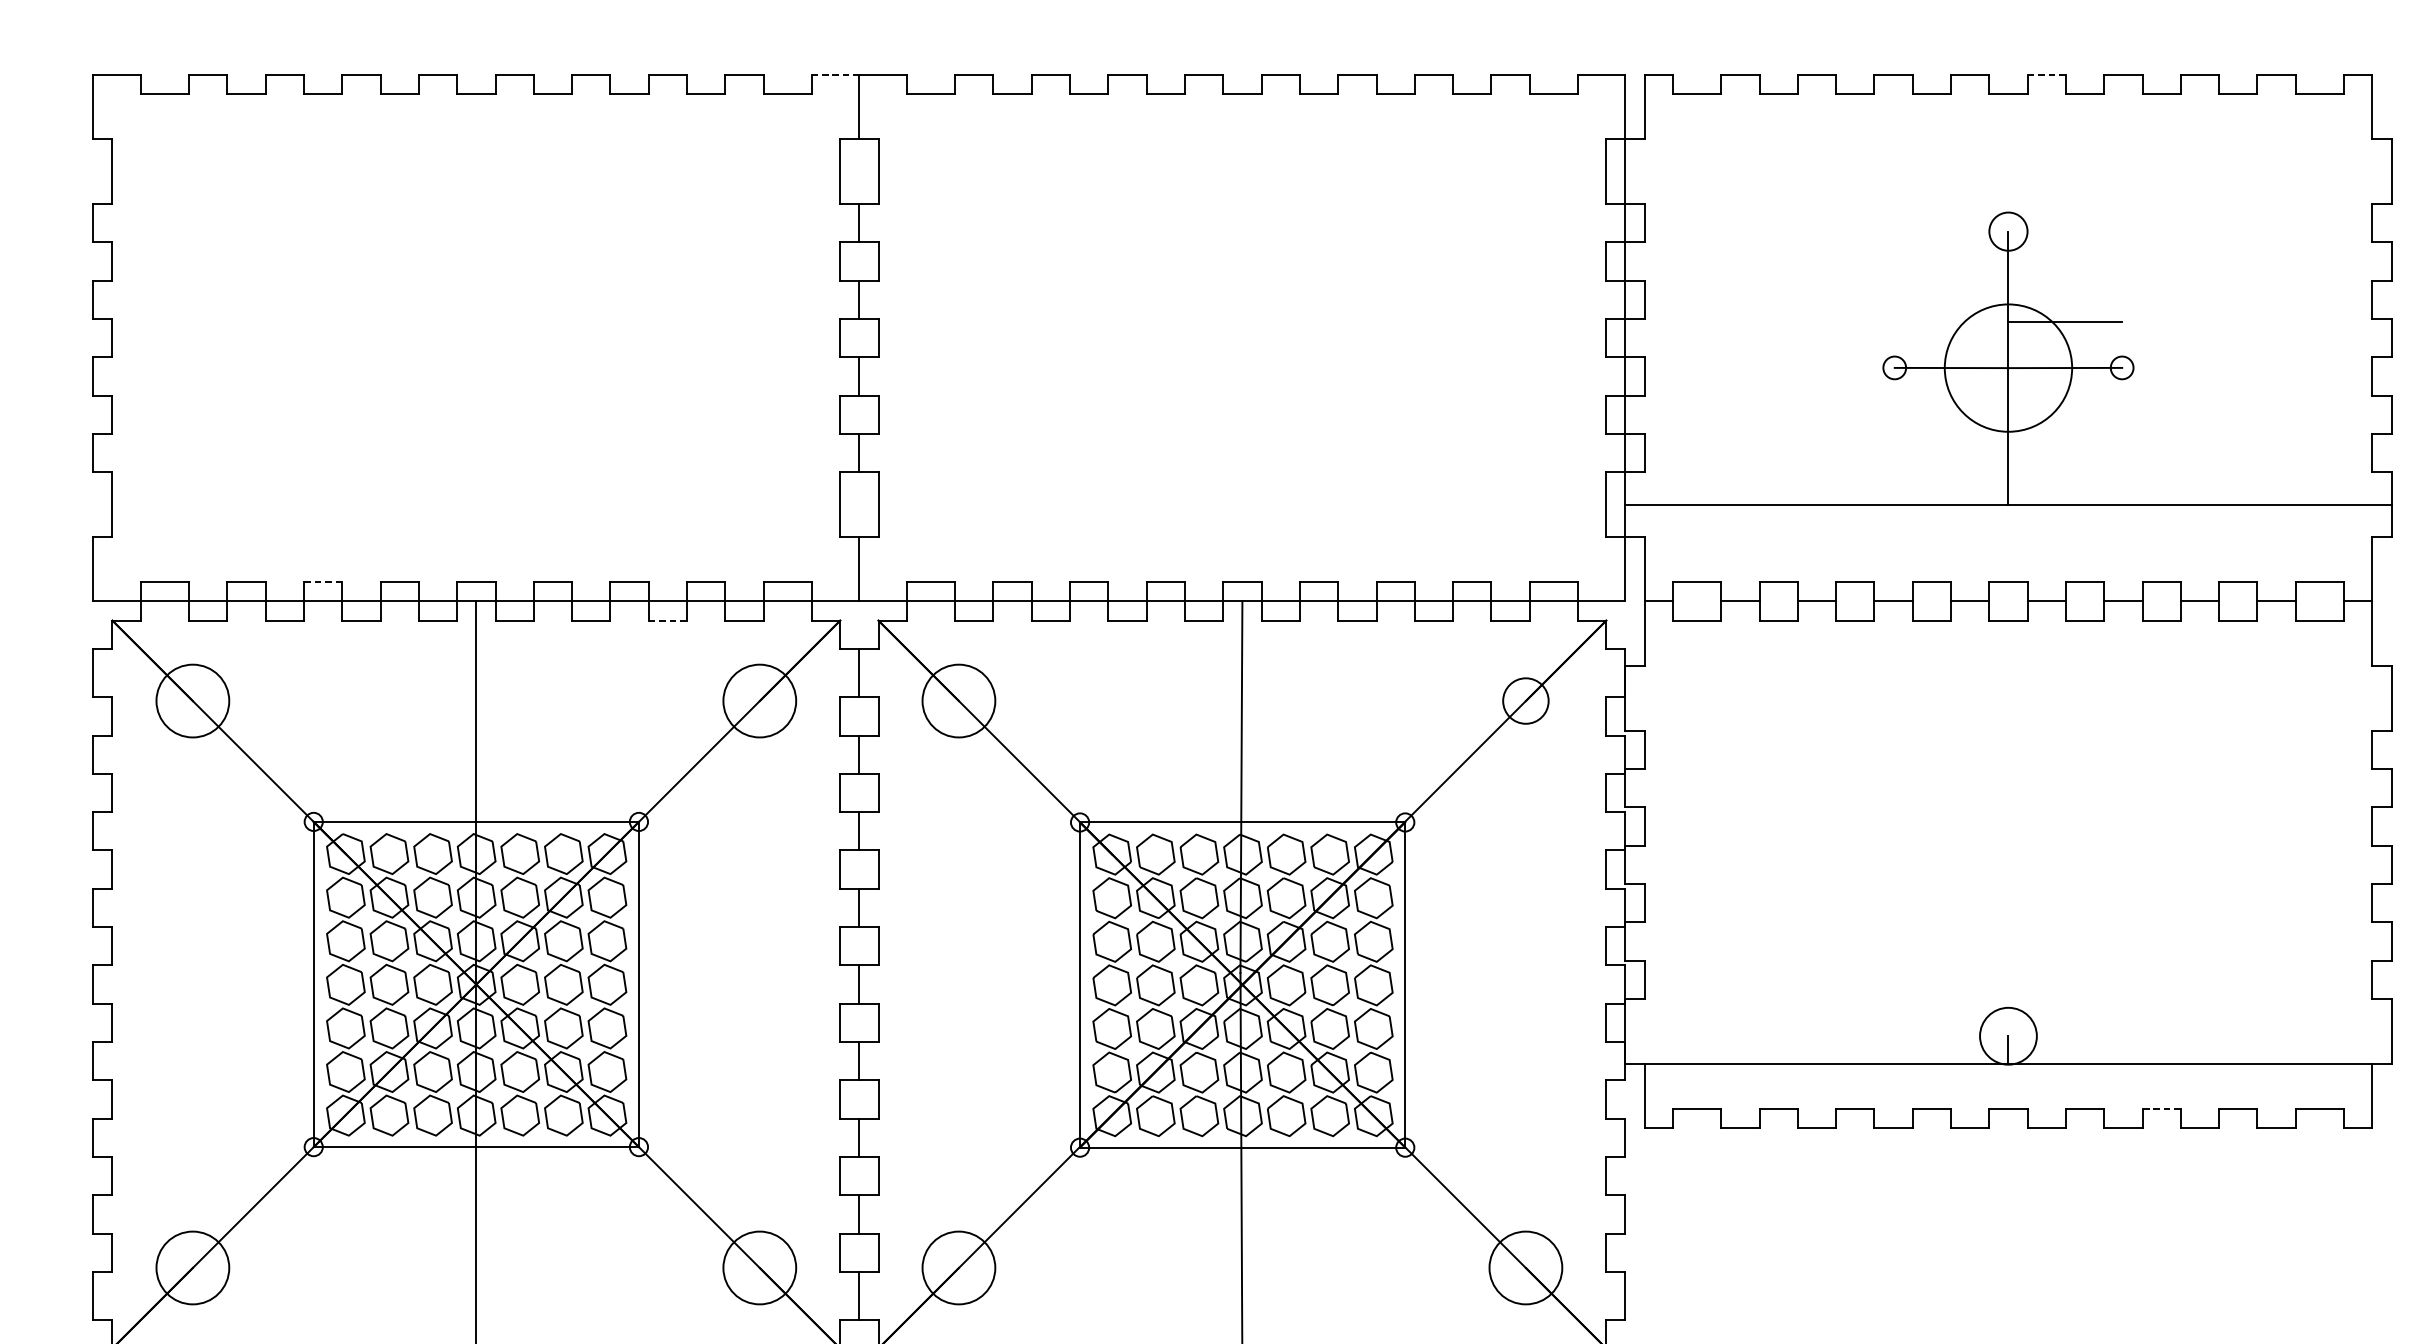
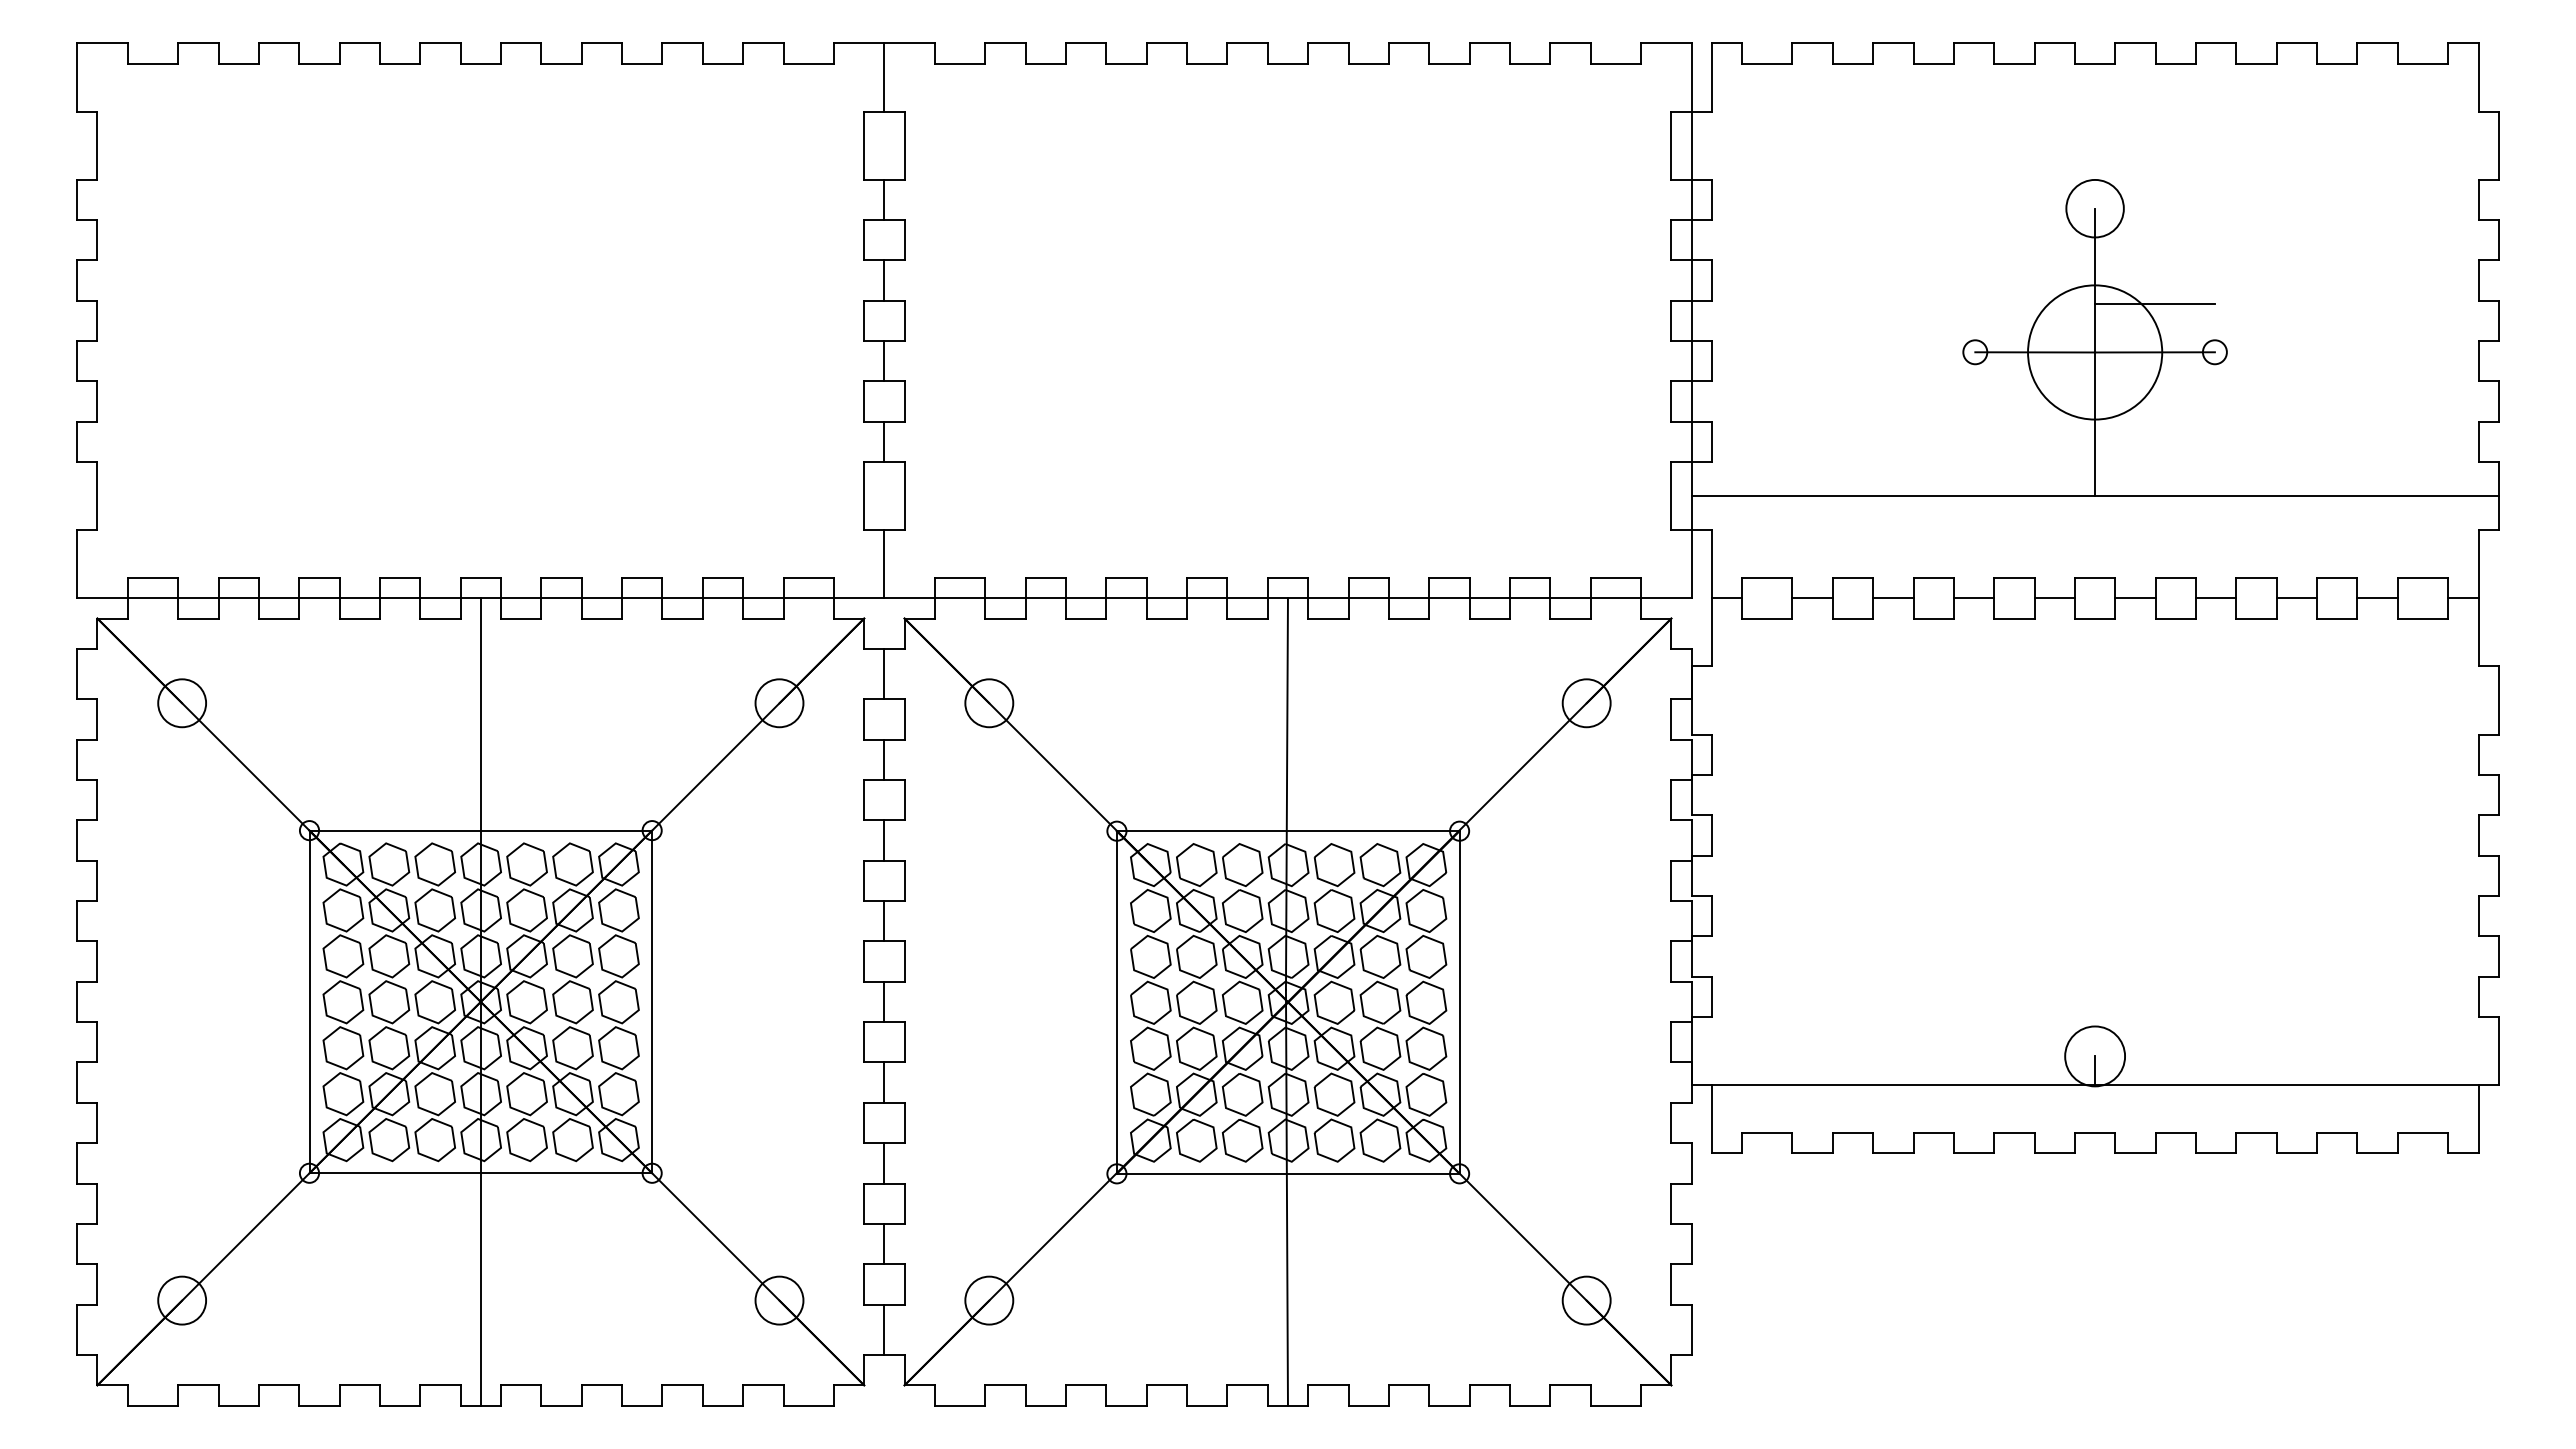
line: (835, 74) -> (859, 43), dashed -> solid
line: (2047, 74) -> (2136, 43), dashed -> solid
circle: (2007, 231) -> (2094, 208), size x1.43
line: (322, 582) -> (318, 578), dashed -> solid
line: (668, 620) -> (683, 618), dashed -> solid
circle: (193, 701) -> (182, 703), size x0.62
circle: (759, 701) -> (779, 703), size x0.62
circle: (959, 701) -> (989, 703), size x0.62
line: (2161, 1109) -> (2256, 1133), dashed -> solid
circle: (193, 1267) -> (182, 1300), size x0.62
circle: (759, 1267) -> (779, 1300), size x0.62
circle: (959, 1267) -> (989, 1300), size x0.62
circle: (1525, 1267) -> (1586, 1300), size x0.62

